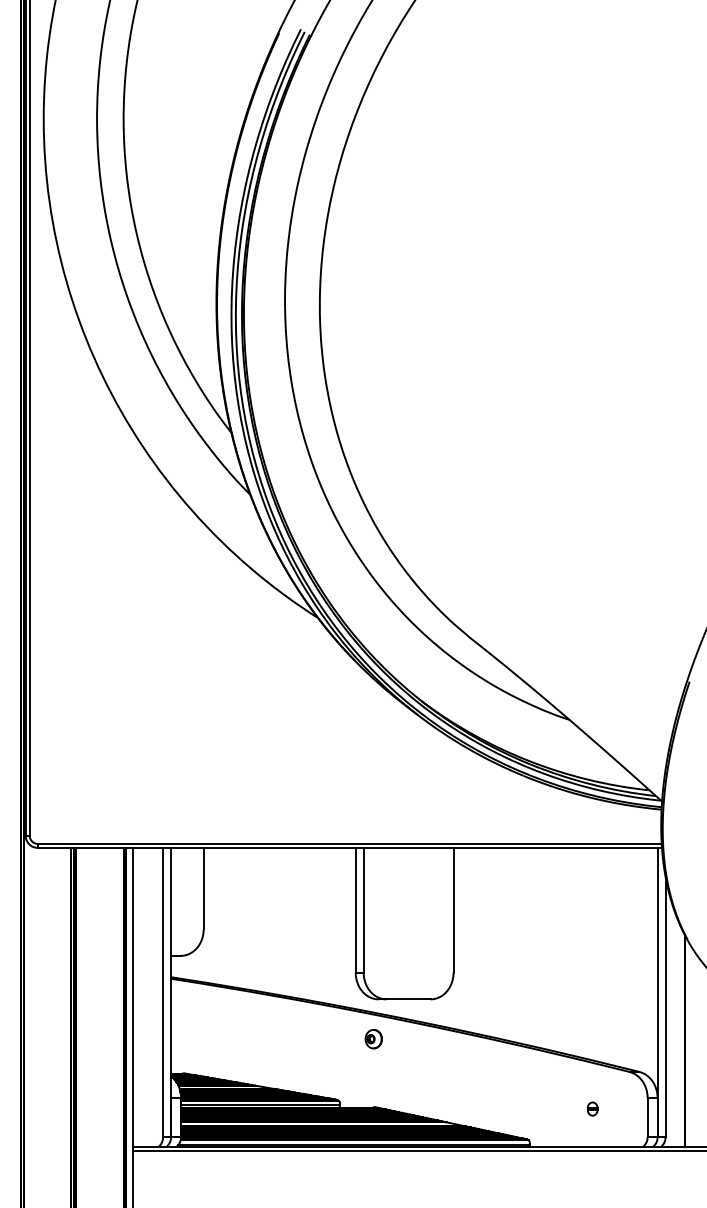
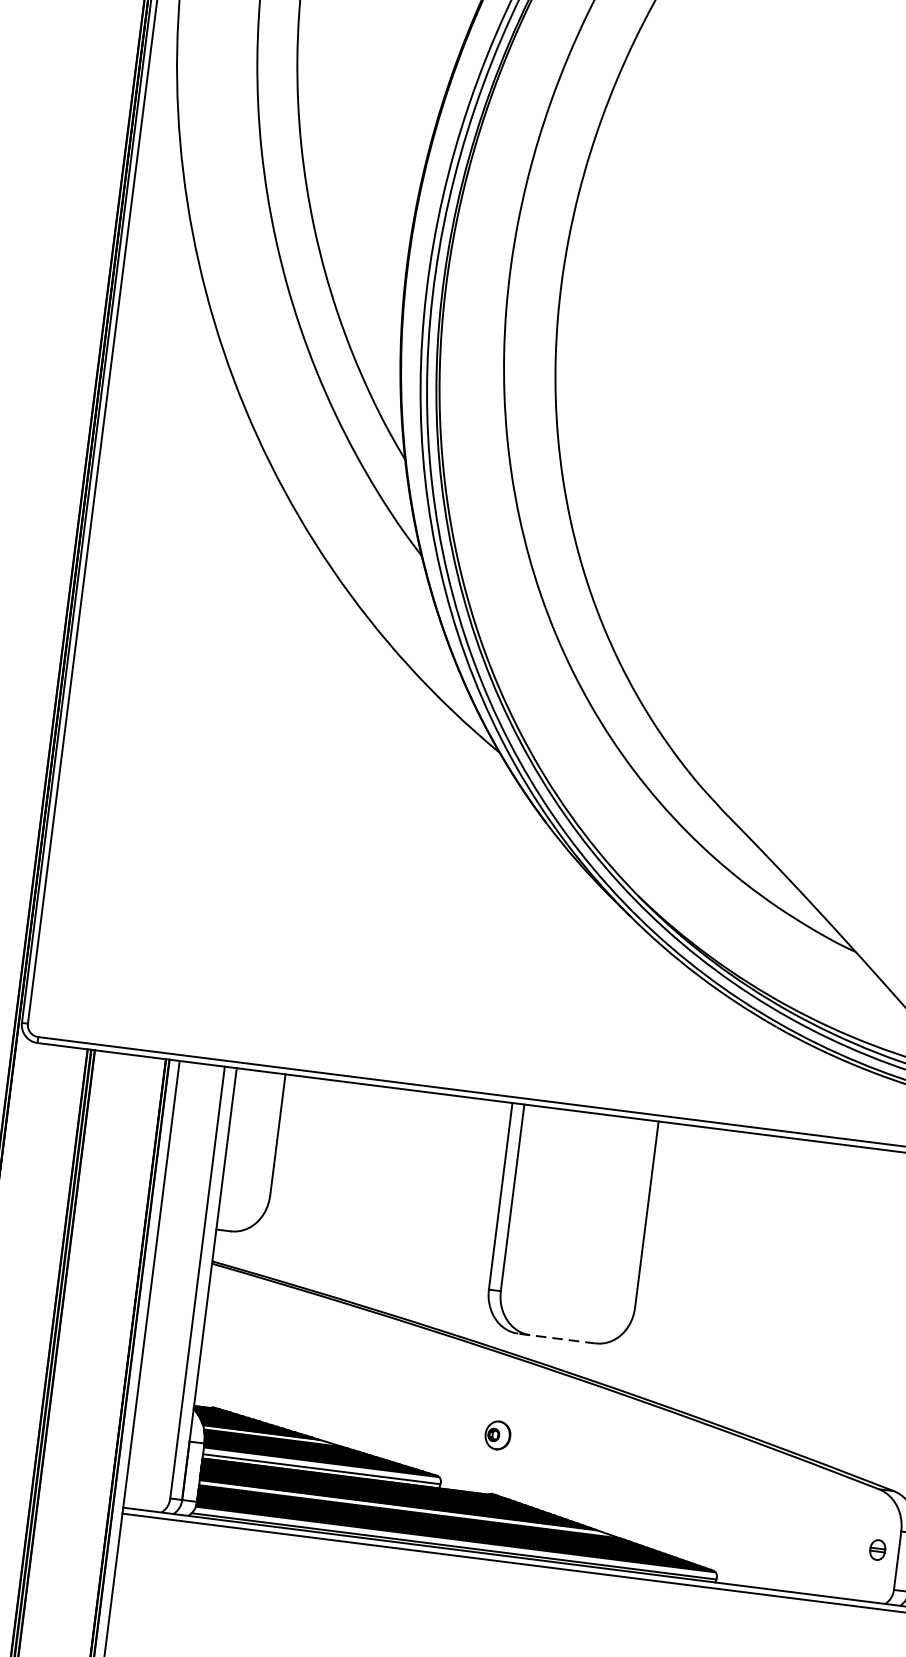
line: (404, 999) -> (556, 1338), solid -> dashed
part: (373, 1039) -> (497, 1435), moved
part: (592, 1108) -> (877, 1549), moved

